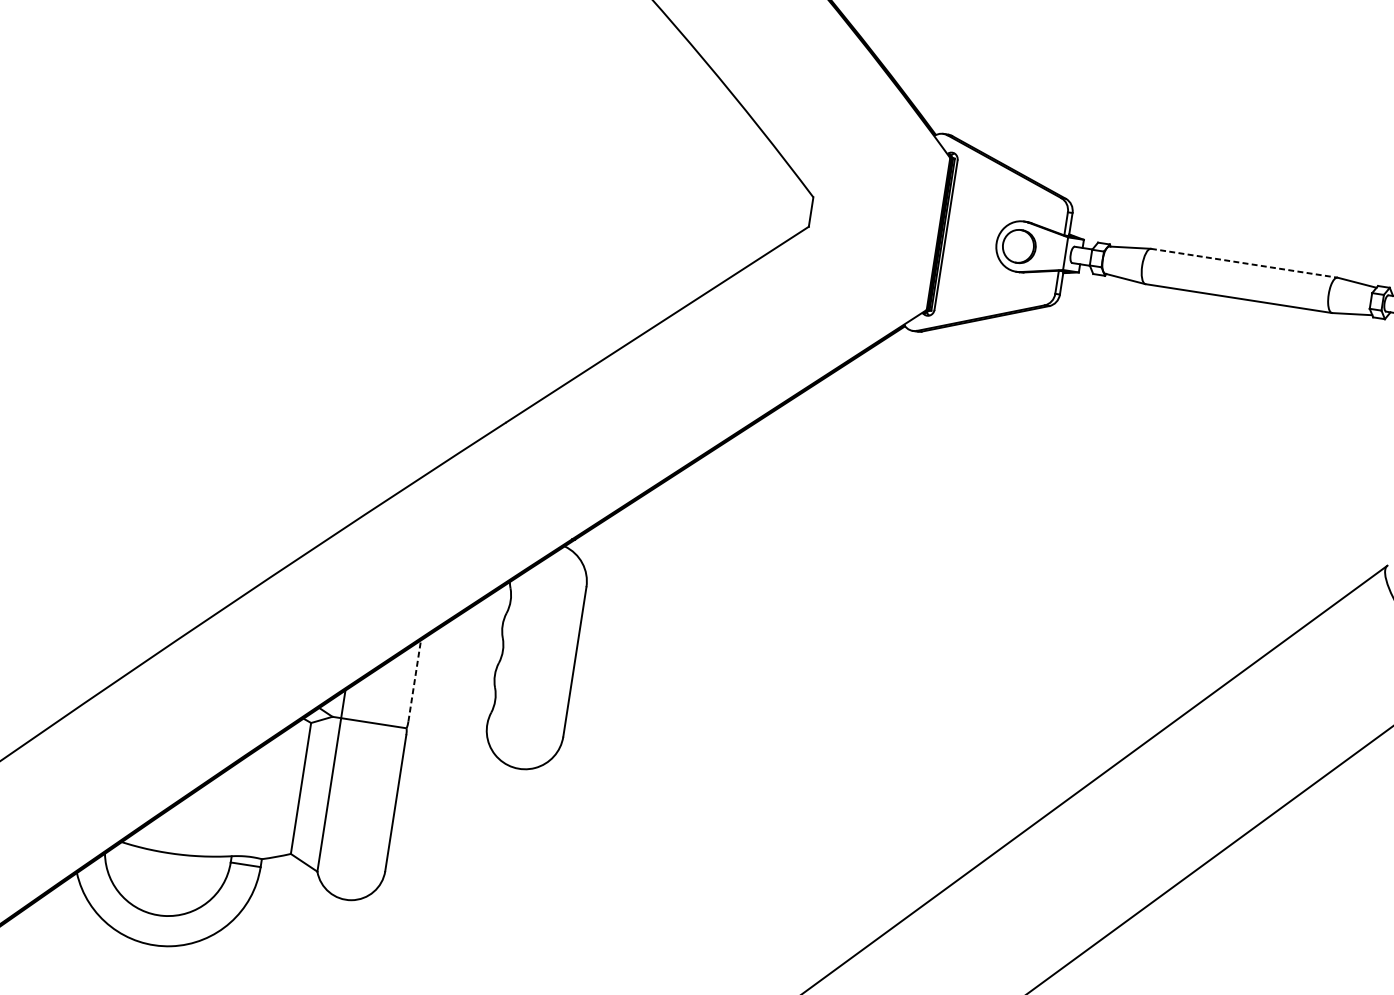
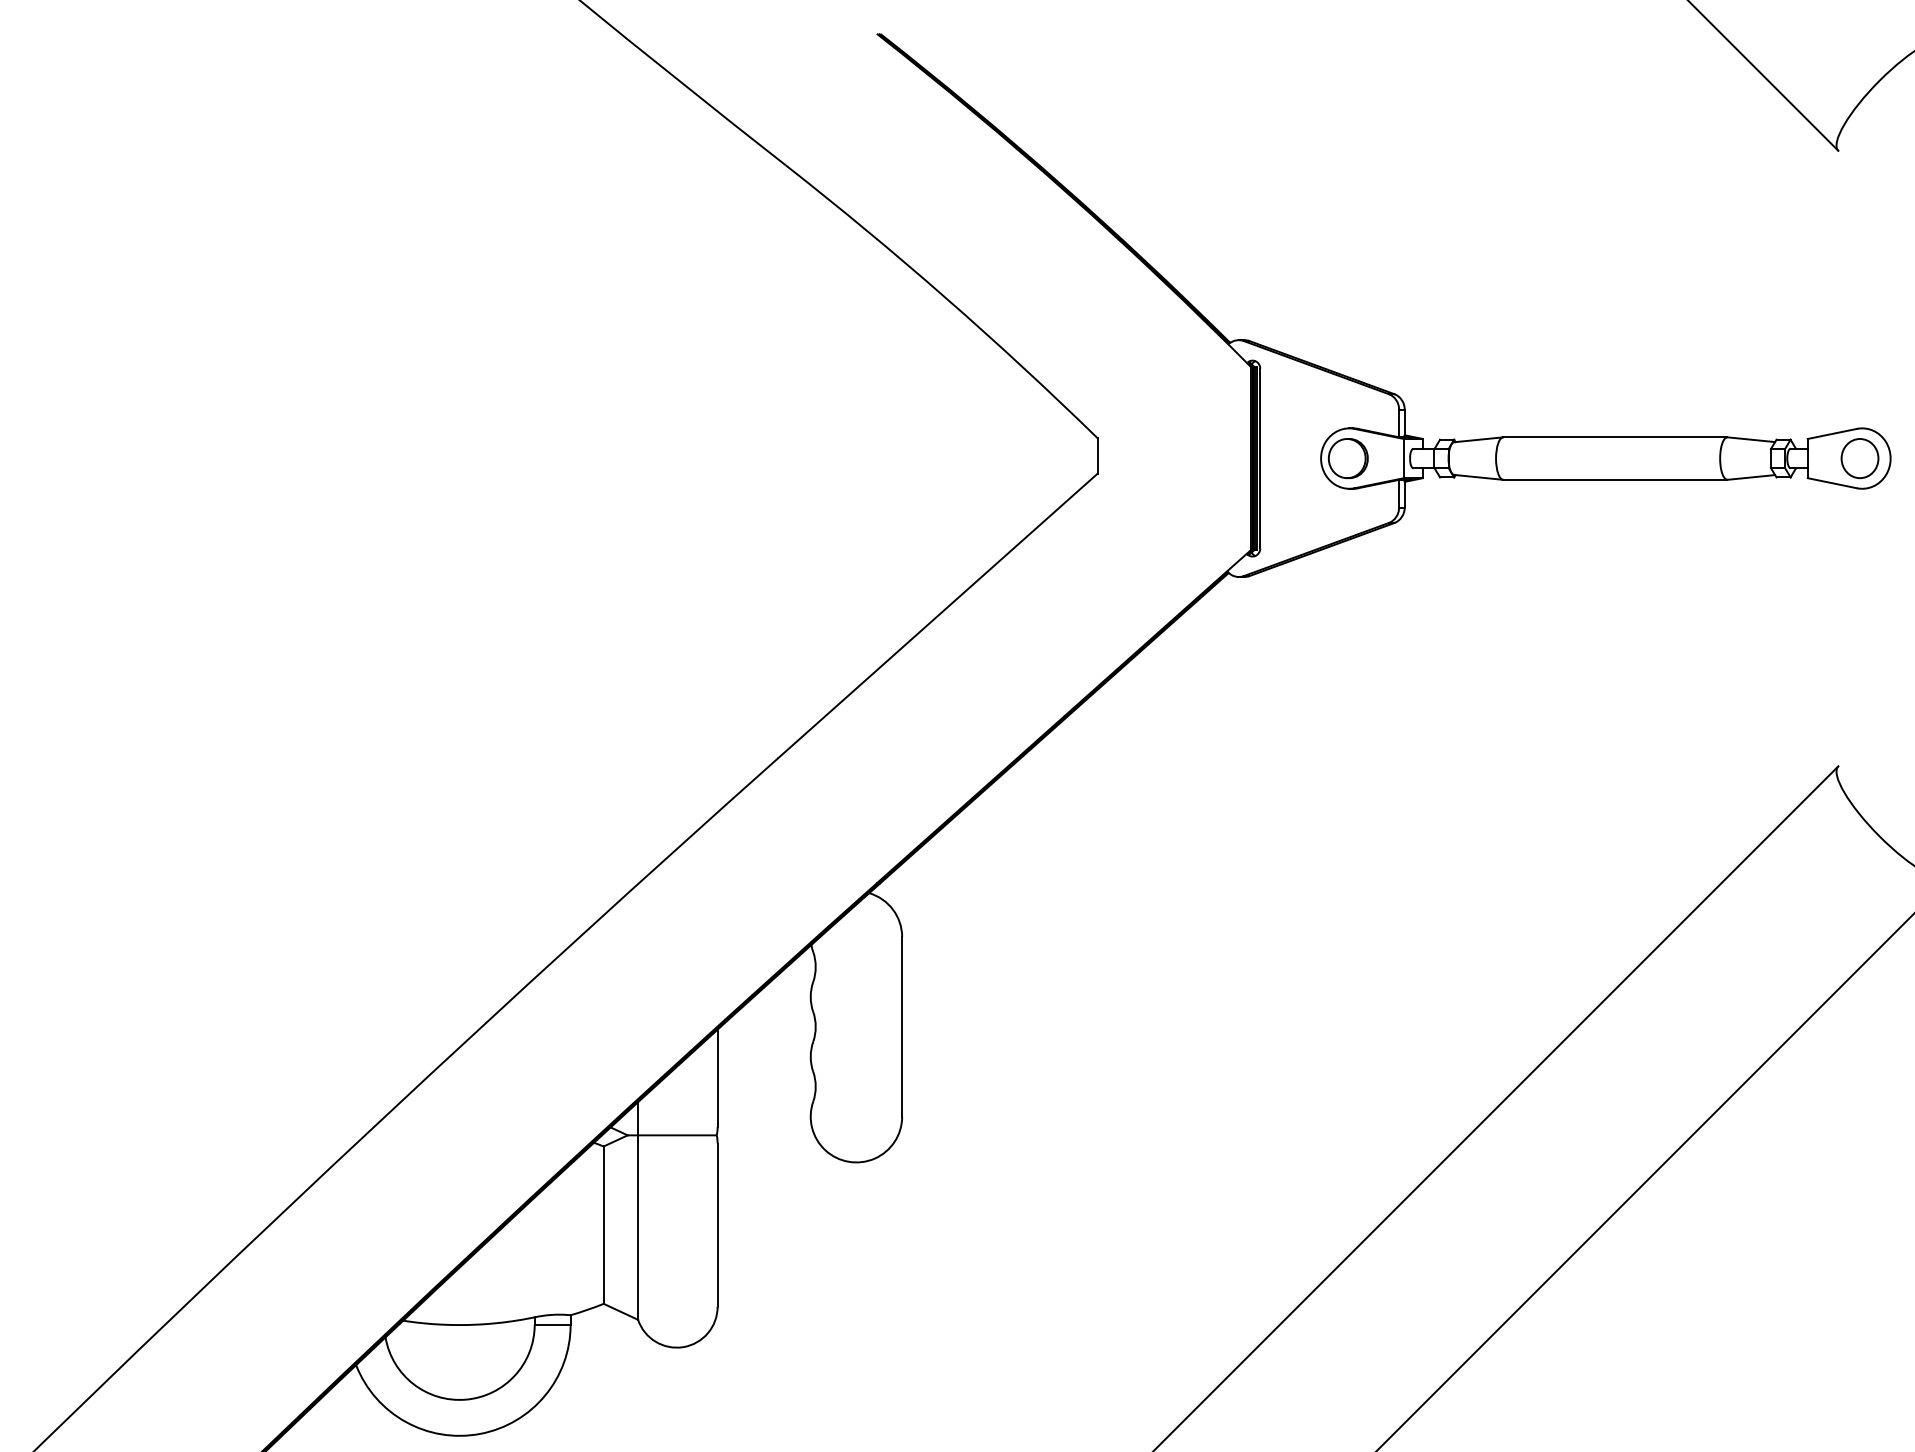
line: (1244, 263) -> (1615, 437), dashed -> solid
line: (414, 681) -> (717, 1078), dashed -> solid

